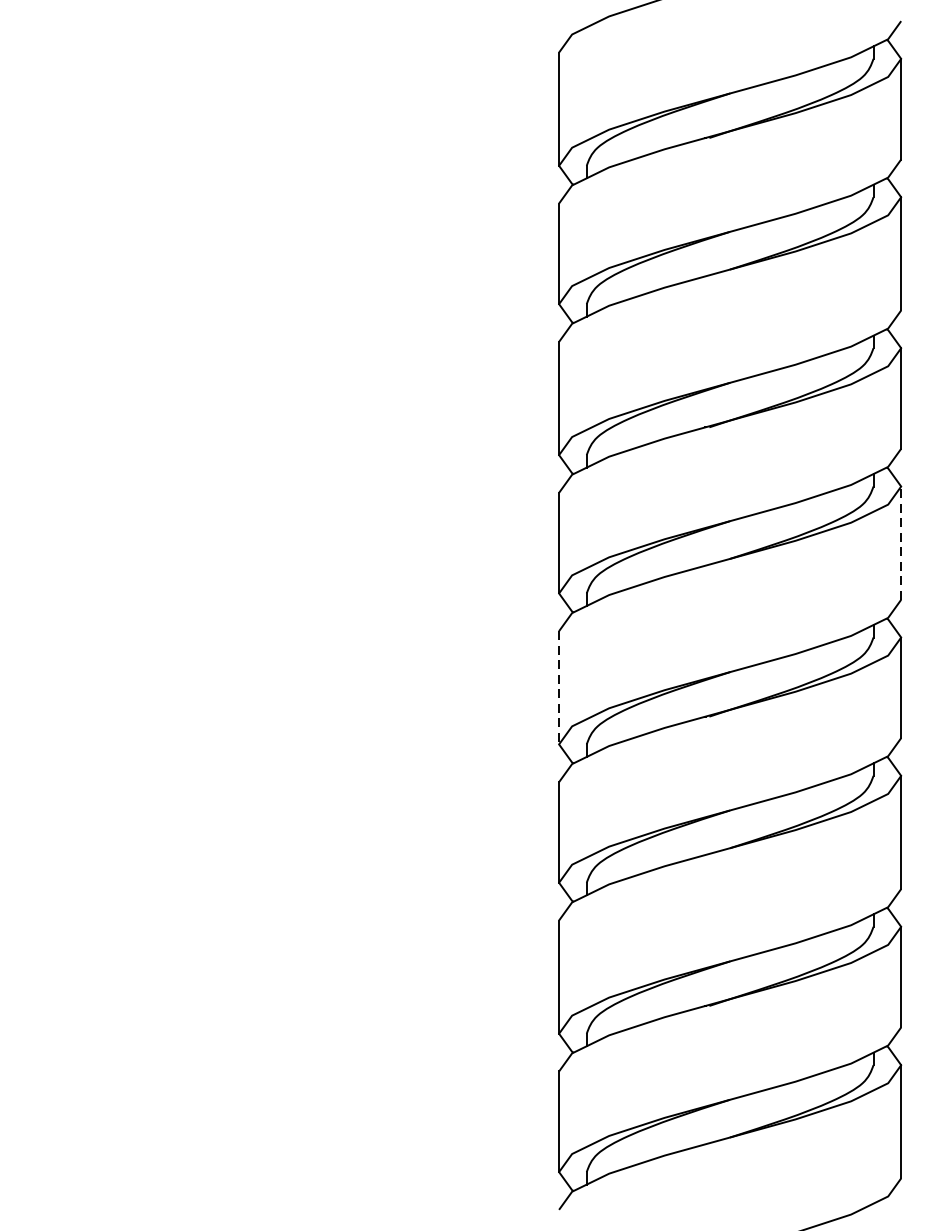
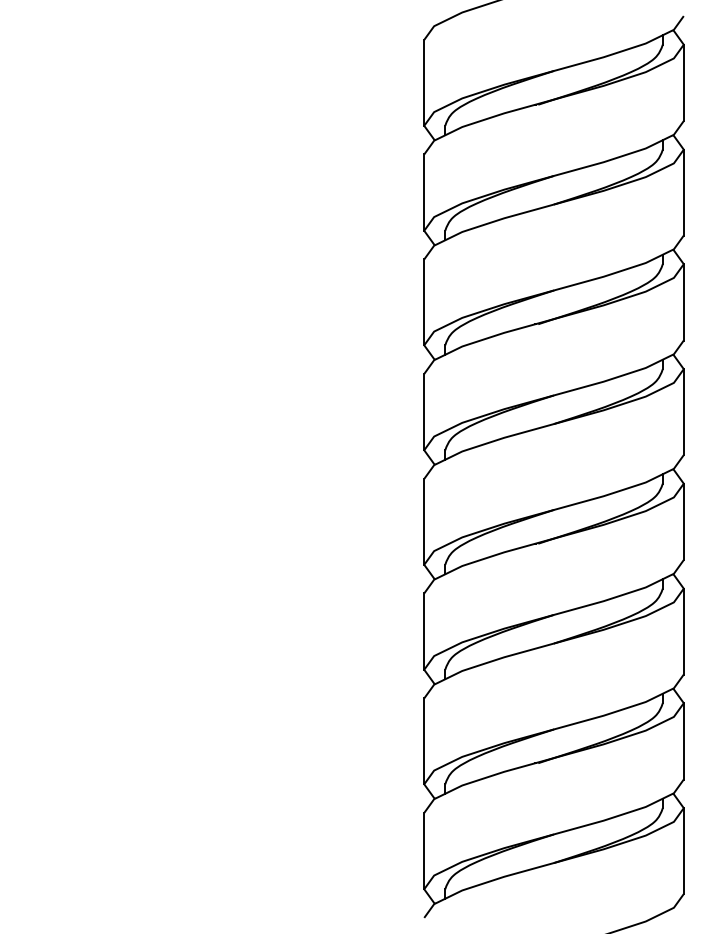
line: (900, 543) -> (683, 412), dashed -> solid
line: (559, 687) -> (424, 521), dashed -> solid

